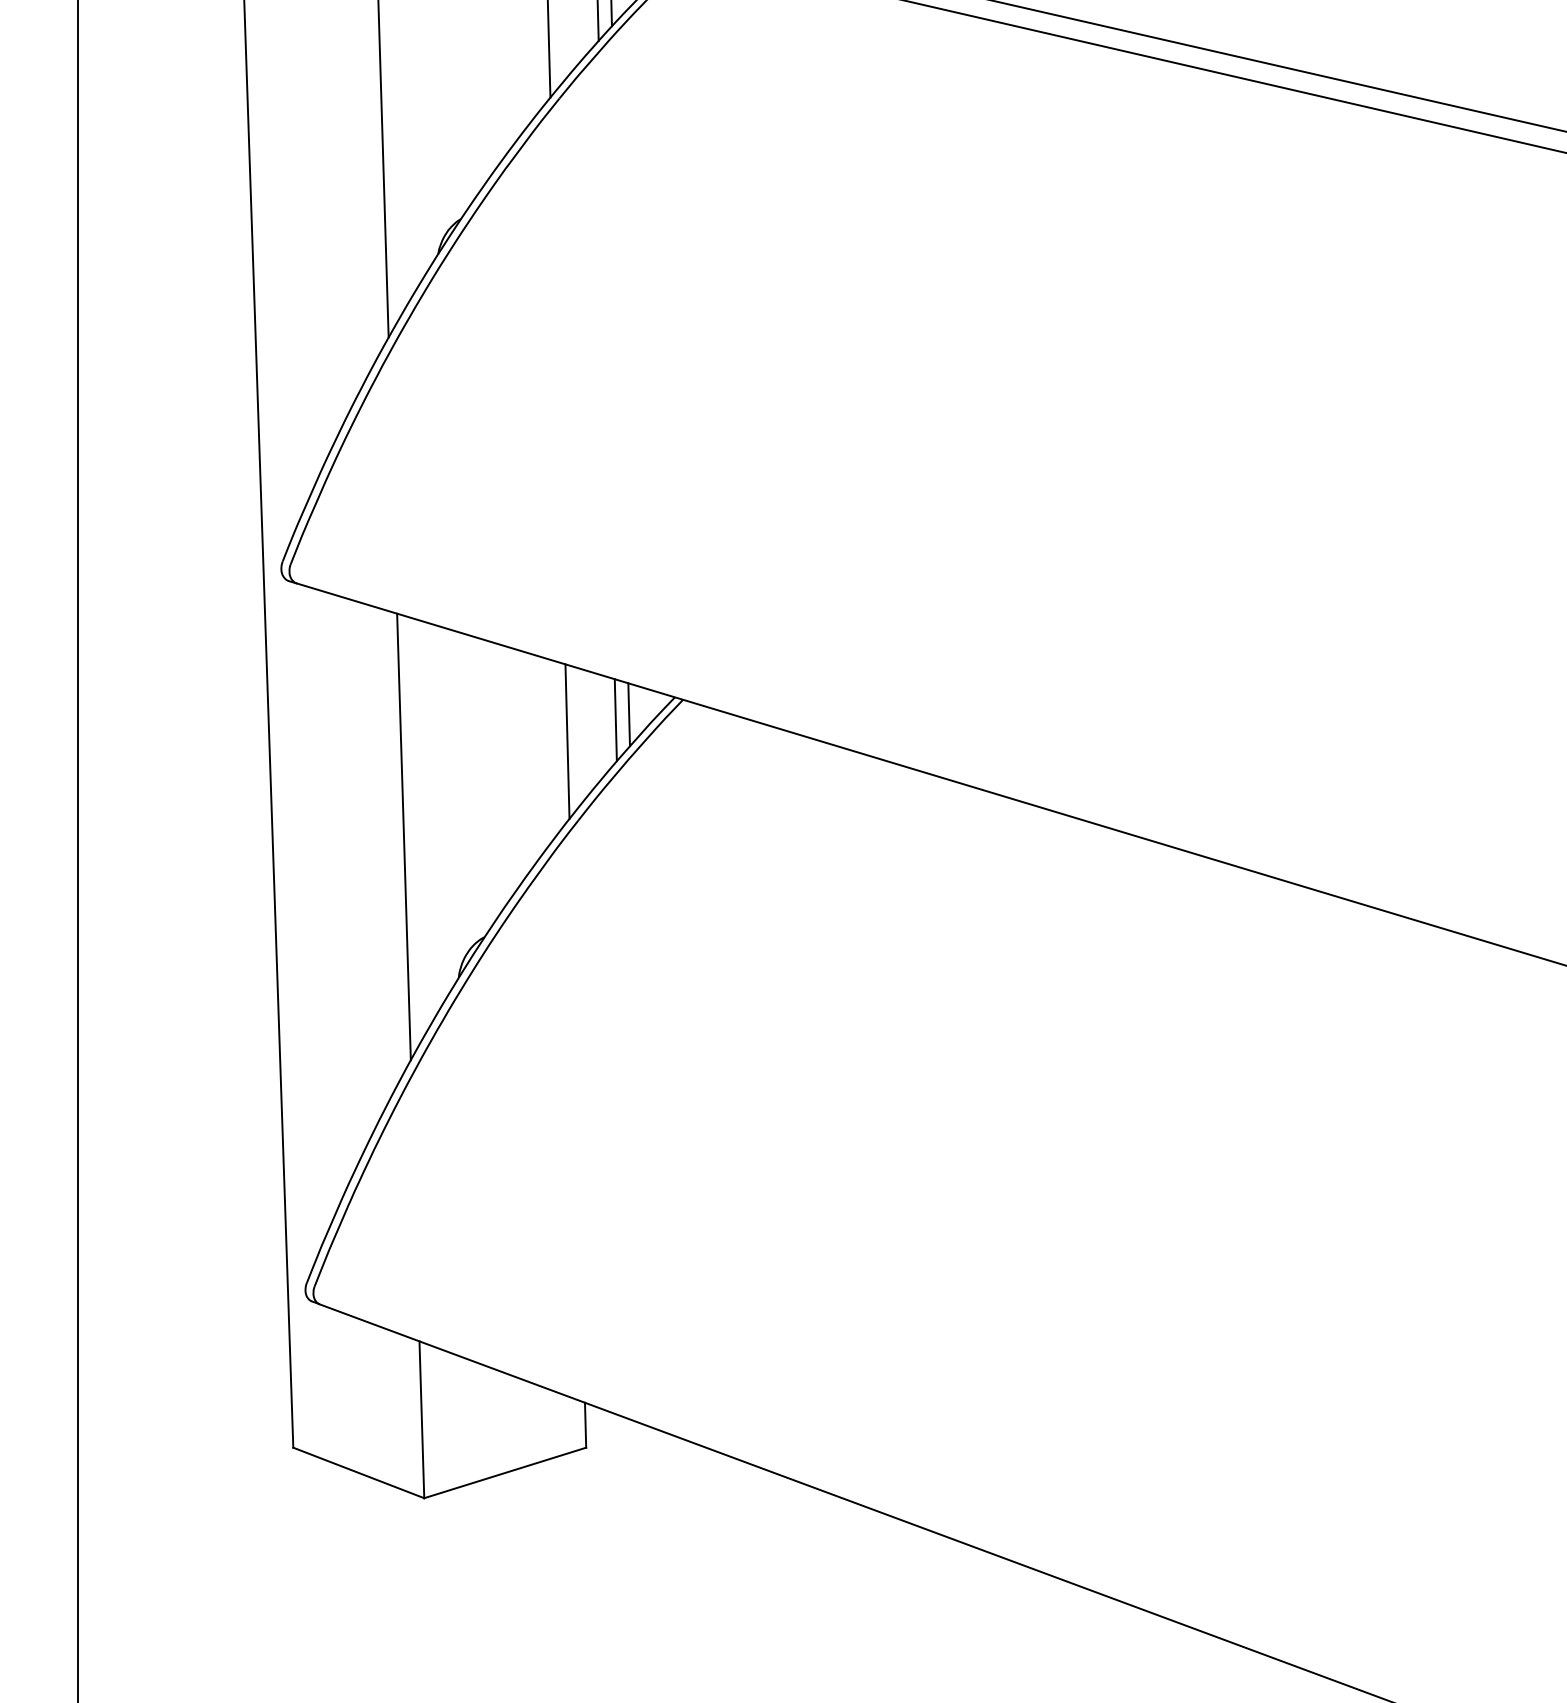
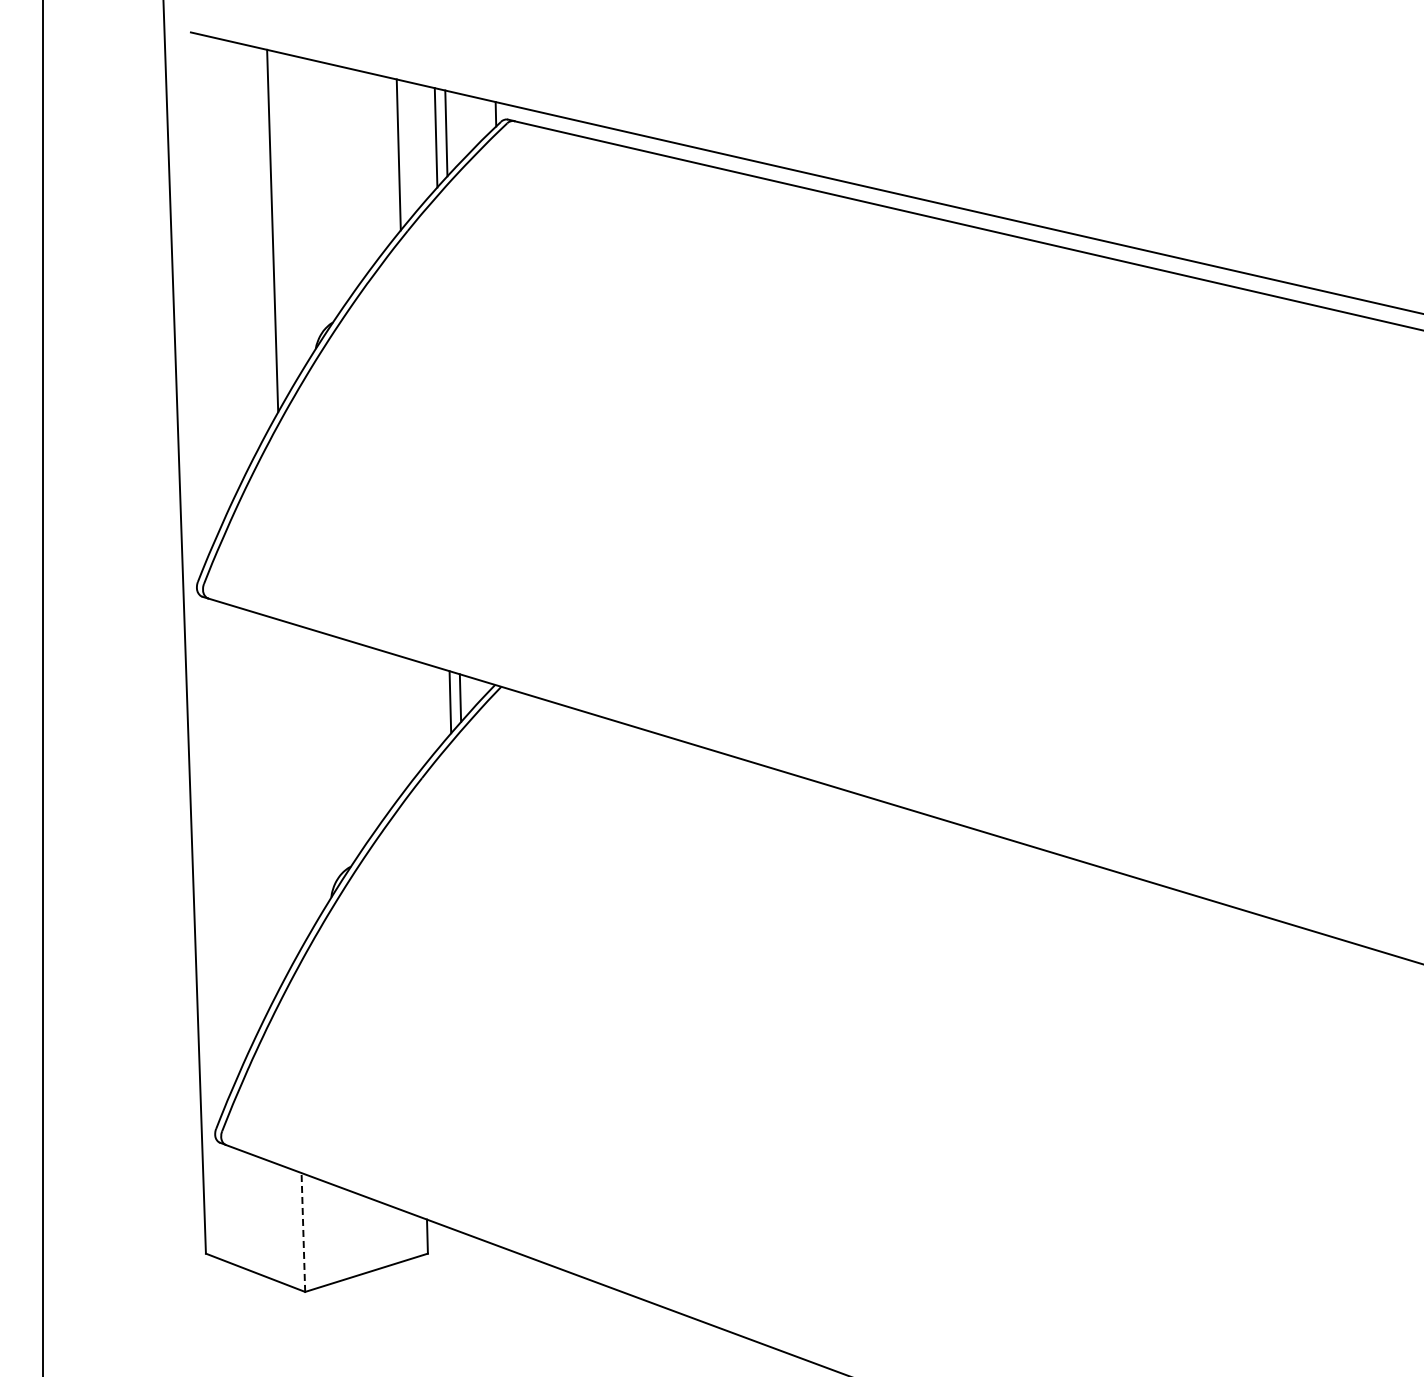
line: (567, 741) -> (413, 718), removed
line: (403, 836) -> (289, 790), removed
line: (422, 1418) -> (303, 1231), solid -> dashed

